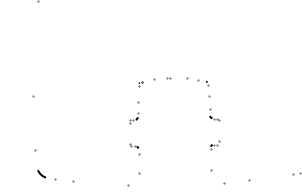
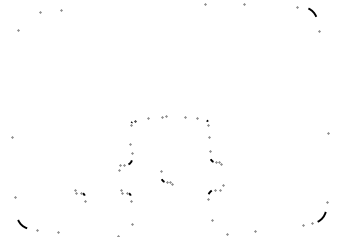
part: (133, 118) -> (125, 161), size x1.4
part: (170, 132) -> (166, 177), added
part: (215, 145) -> (216, 192), size x1.6
part: (93, 148) -> (80, 195), added

